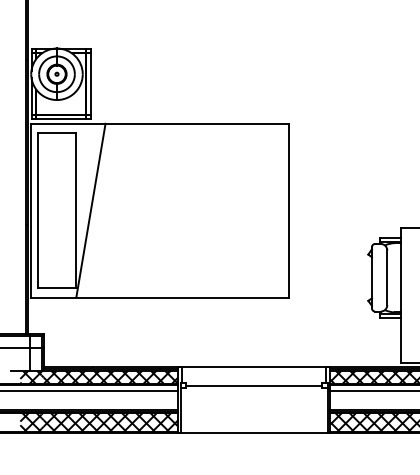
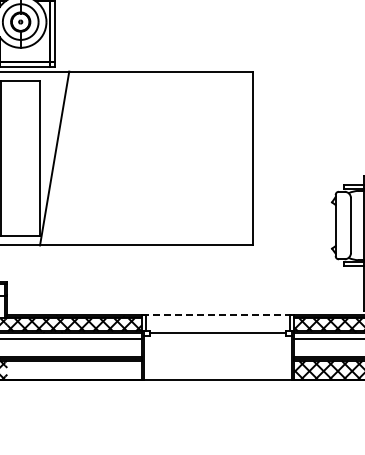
line: (254, 367) -> (218, 315), solid -> dashed
hatch: (110, 421) -> (74, 369), removed

